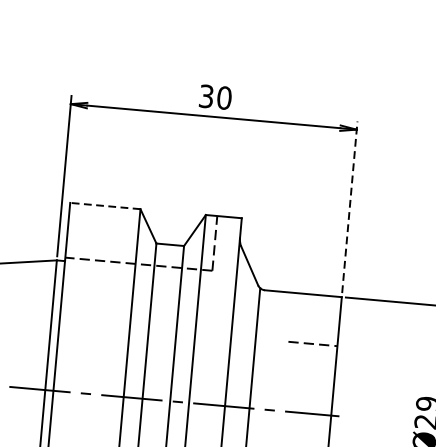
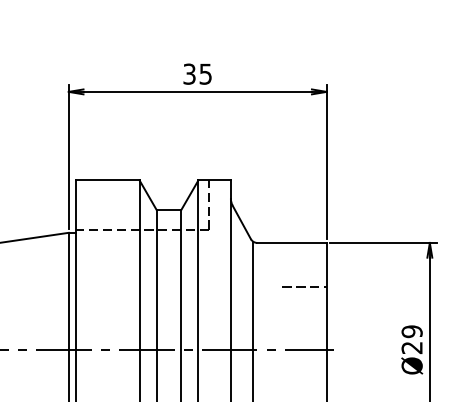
text: (224, 97) -> (205, 73), 30 -> 35
line: (104, 206) -> (107, 180), dashed -> solid
line: (349, 206) -> (326, 161), dashed -> solid

